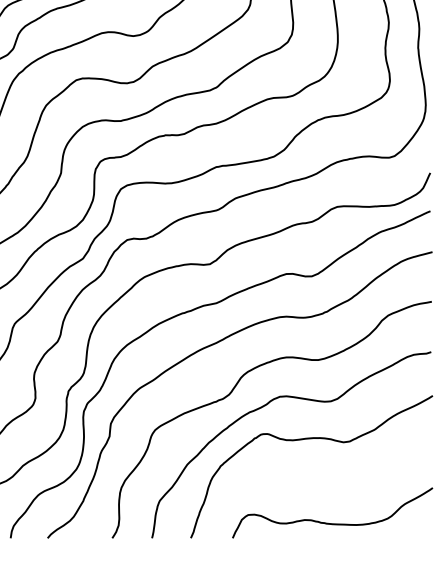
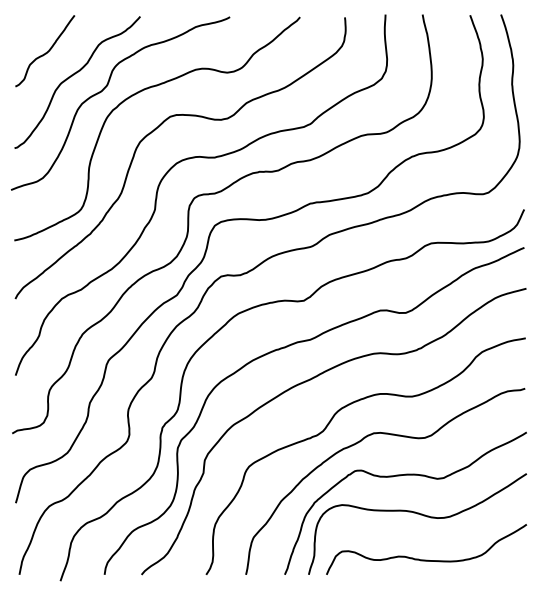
curve: (326, 478) -> (420, 515), added

